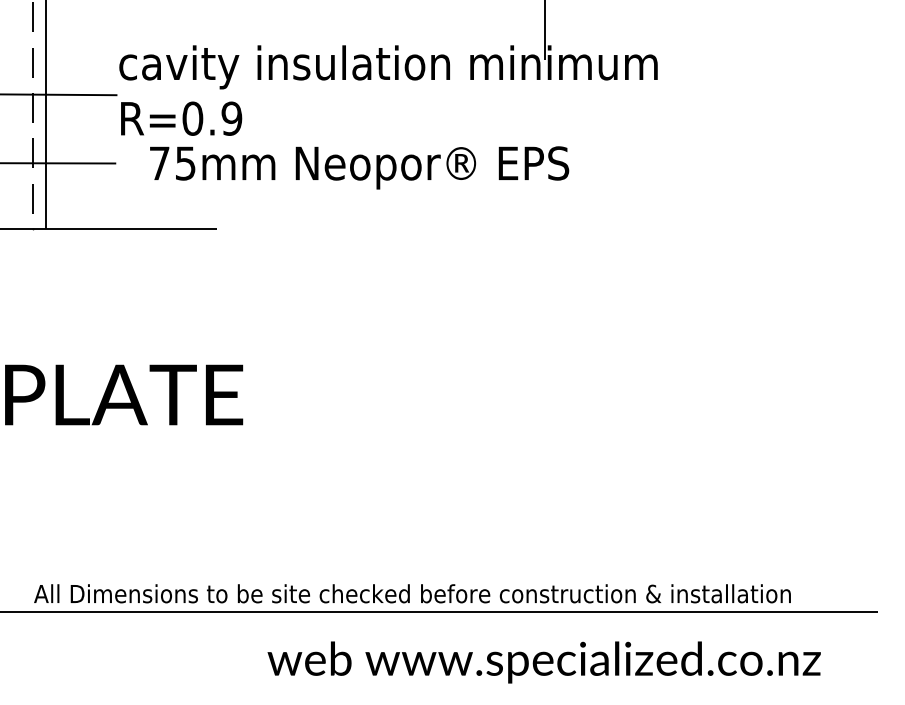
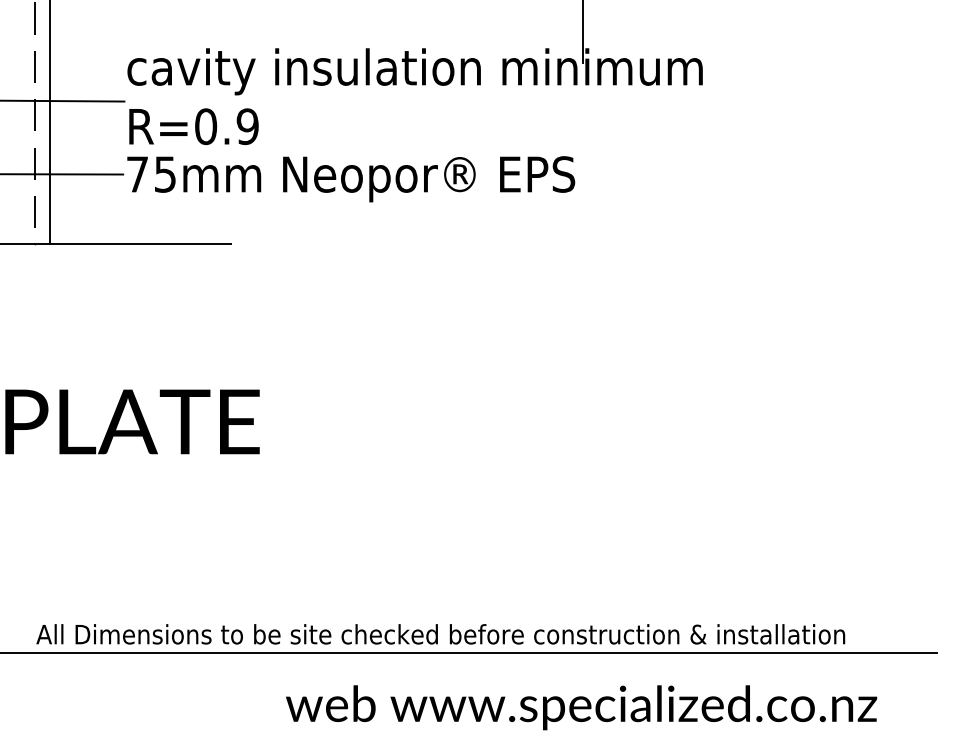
text: (359, 168) -> (351, 179), moved

